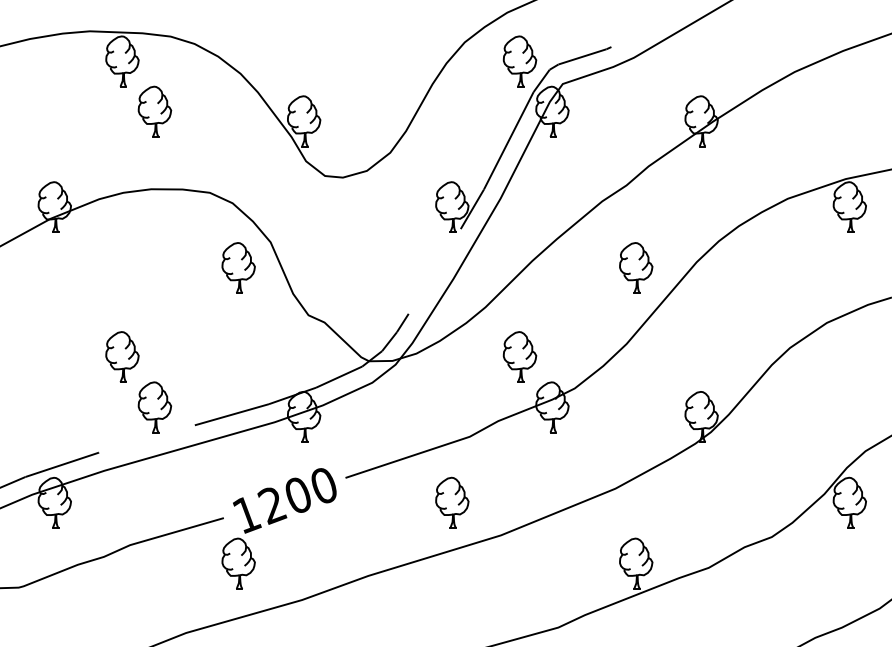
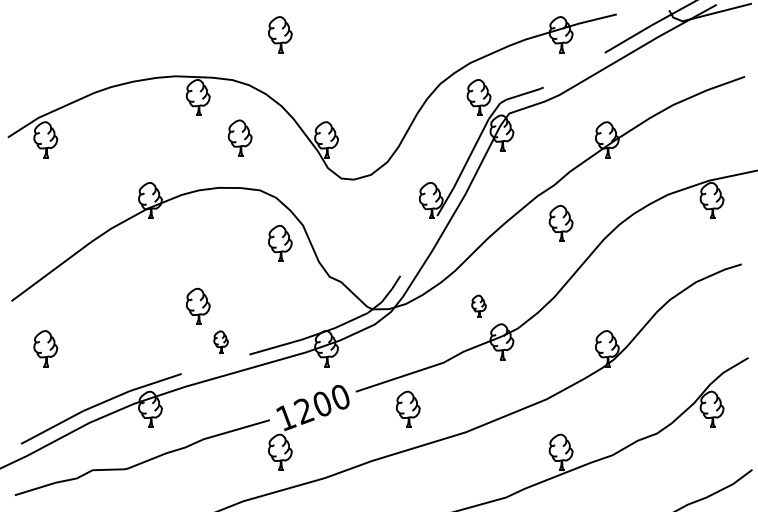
part: (153, 110) -> (239, 137), moved
part: (635, 268) -> (560, 223), moved
part: (519, 355) -> (478, 305), size x0.6
part: (153, 406) -> (220, 341), size x0.6
part: (452, 501) -> (408, 408), moved

